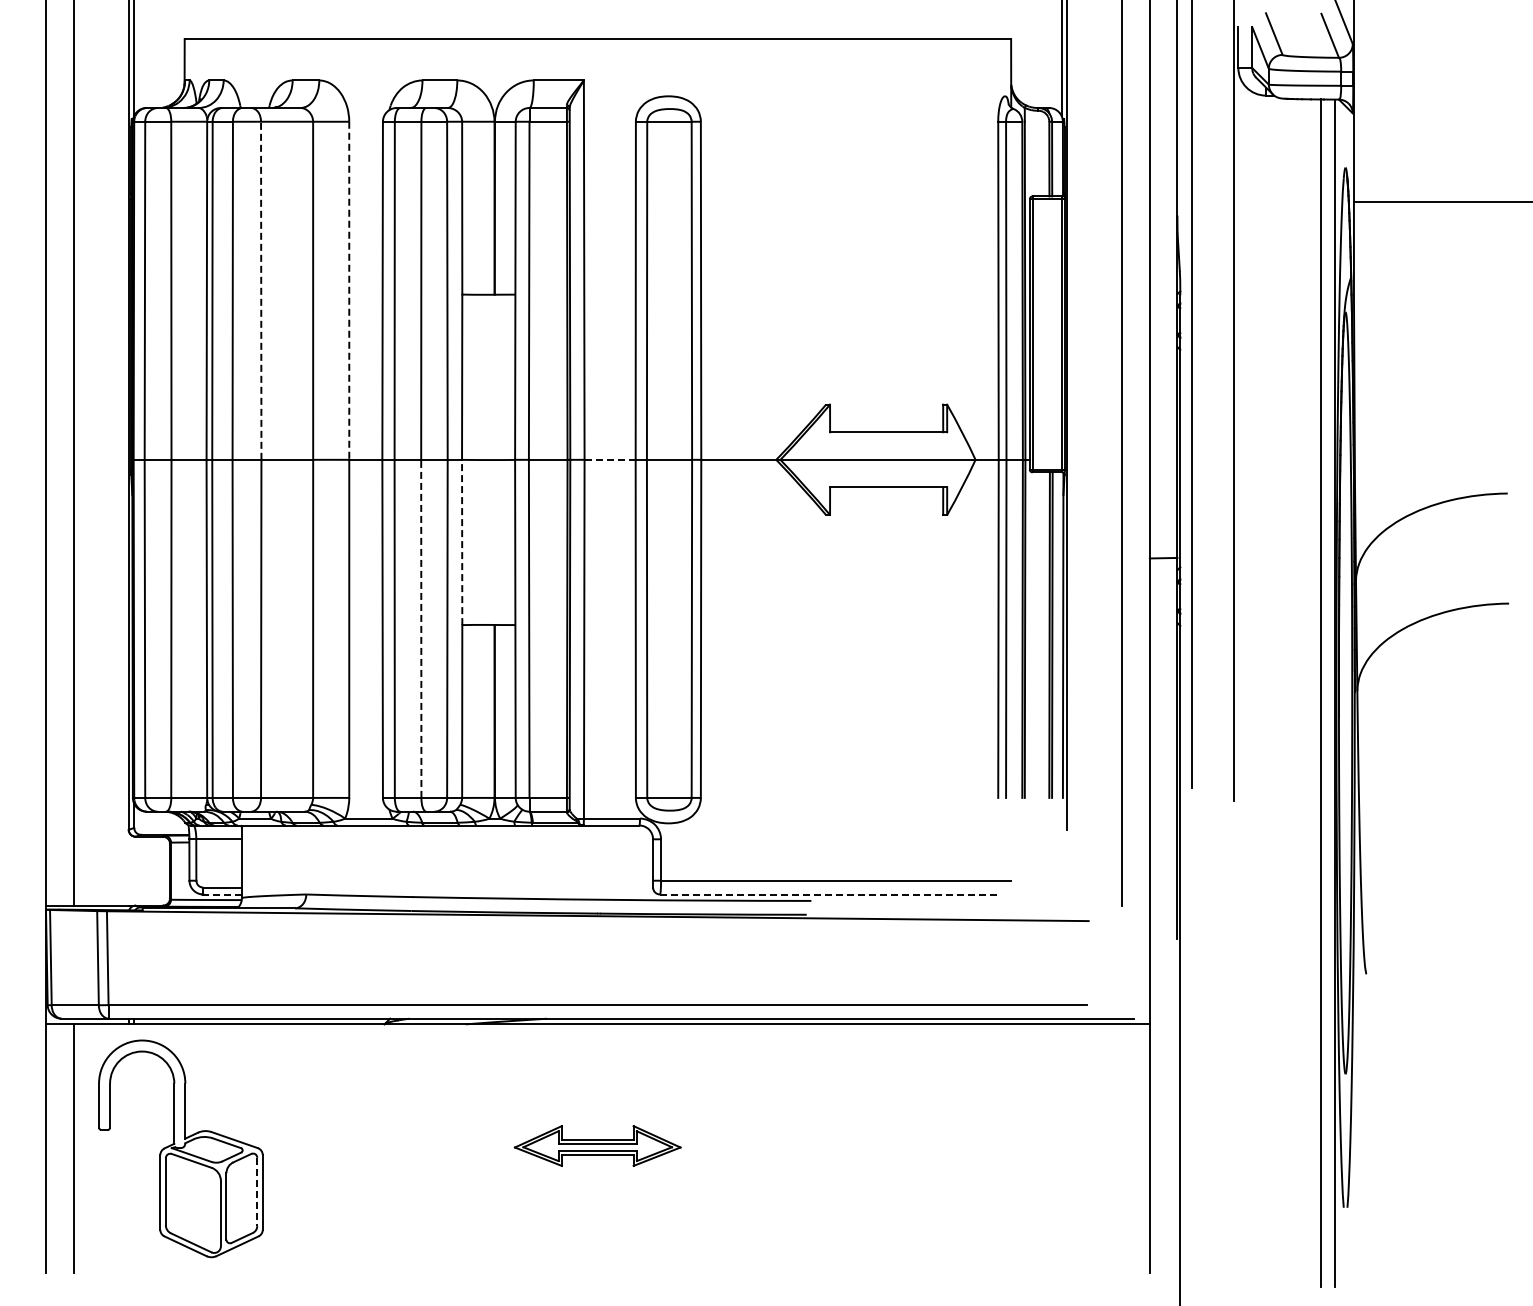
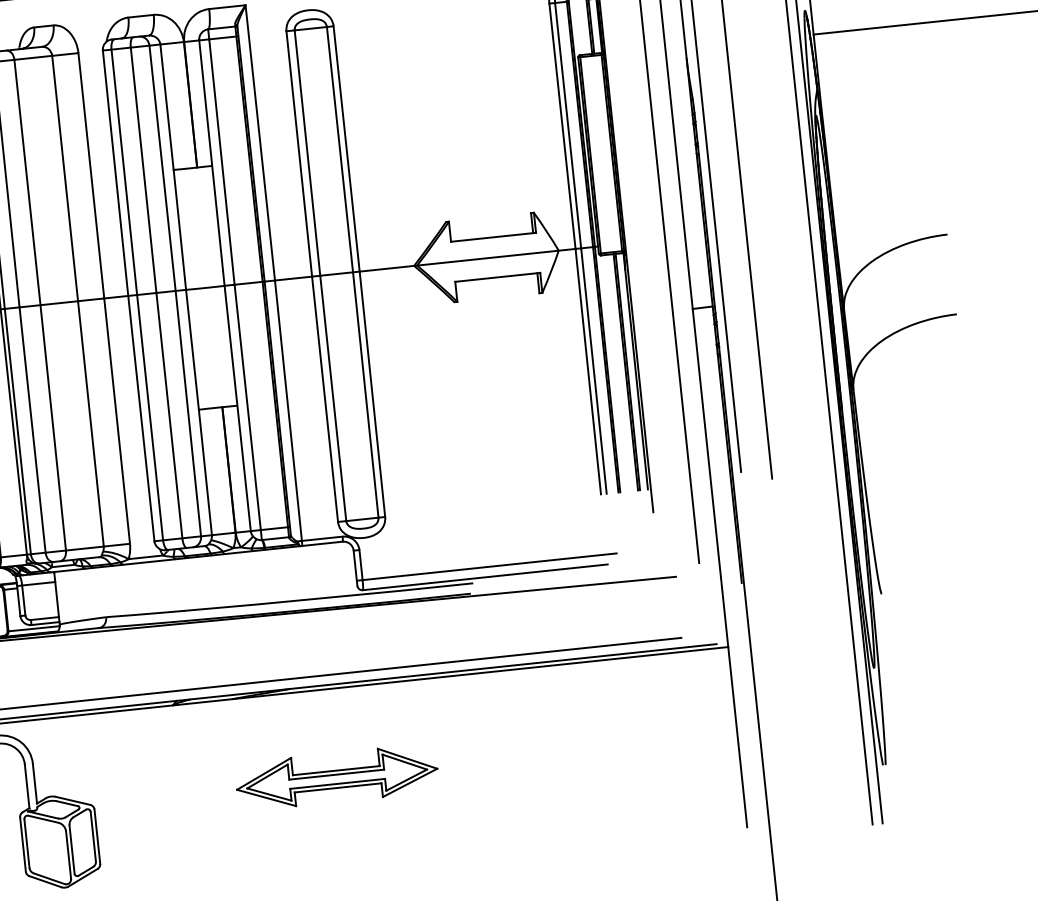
line: (261, 290) -> (27, 182), dashed -> solid
line: (349, 291) -> (91, 176), dashed -> solid
line: (610, 459) -> (293, 278), dashed -> solid
line: (462, 542) -> (192, 349), dashed -> solid
line: (421, 628) -> (169, 415), dashed -> solid
line: (222, 894) -> (45, 623), dashed -> solid
line: (828, 894) -> (485, 577), dashed -> solid
part: (597, 1145) -> (336, 777), size x1.67
line: (257, 1192) -> (93, 837), dashed -> solid

